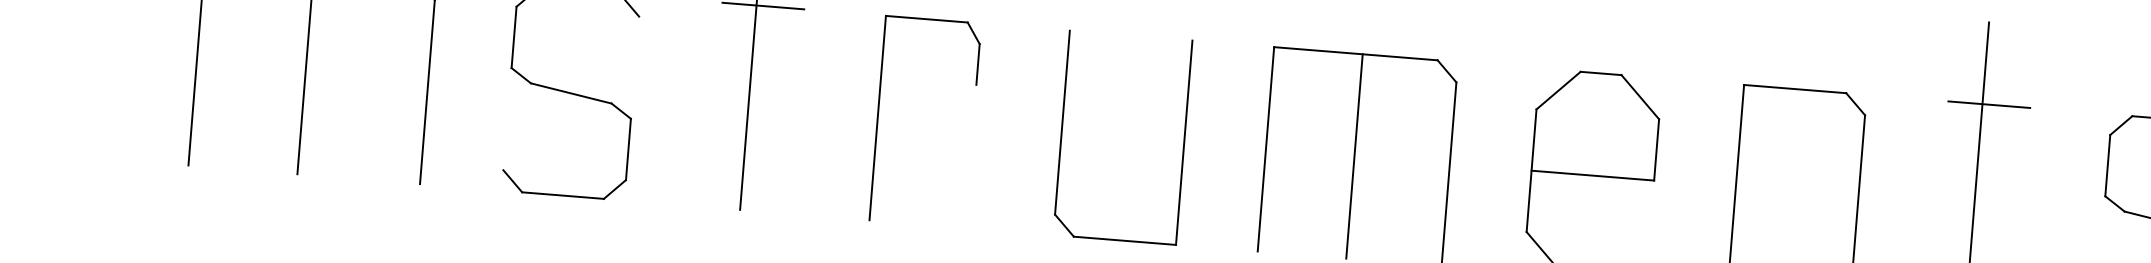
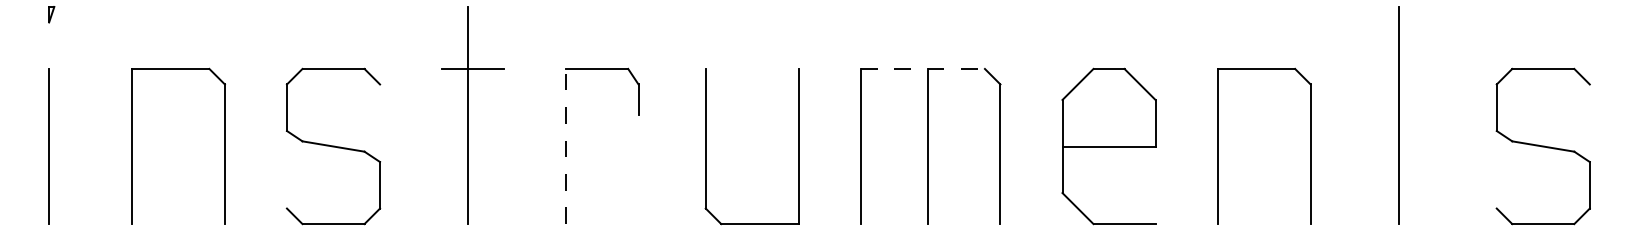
line: (1356, 53) -> (923, 68), solid -> dashed
line: (1989, 104) -> (1403, 68), removed
line: (878, 118) -> (566, 146), solid -> dashed

